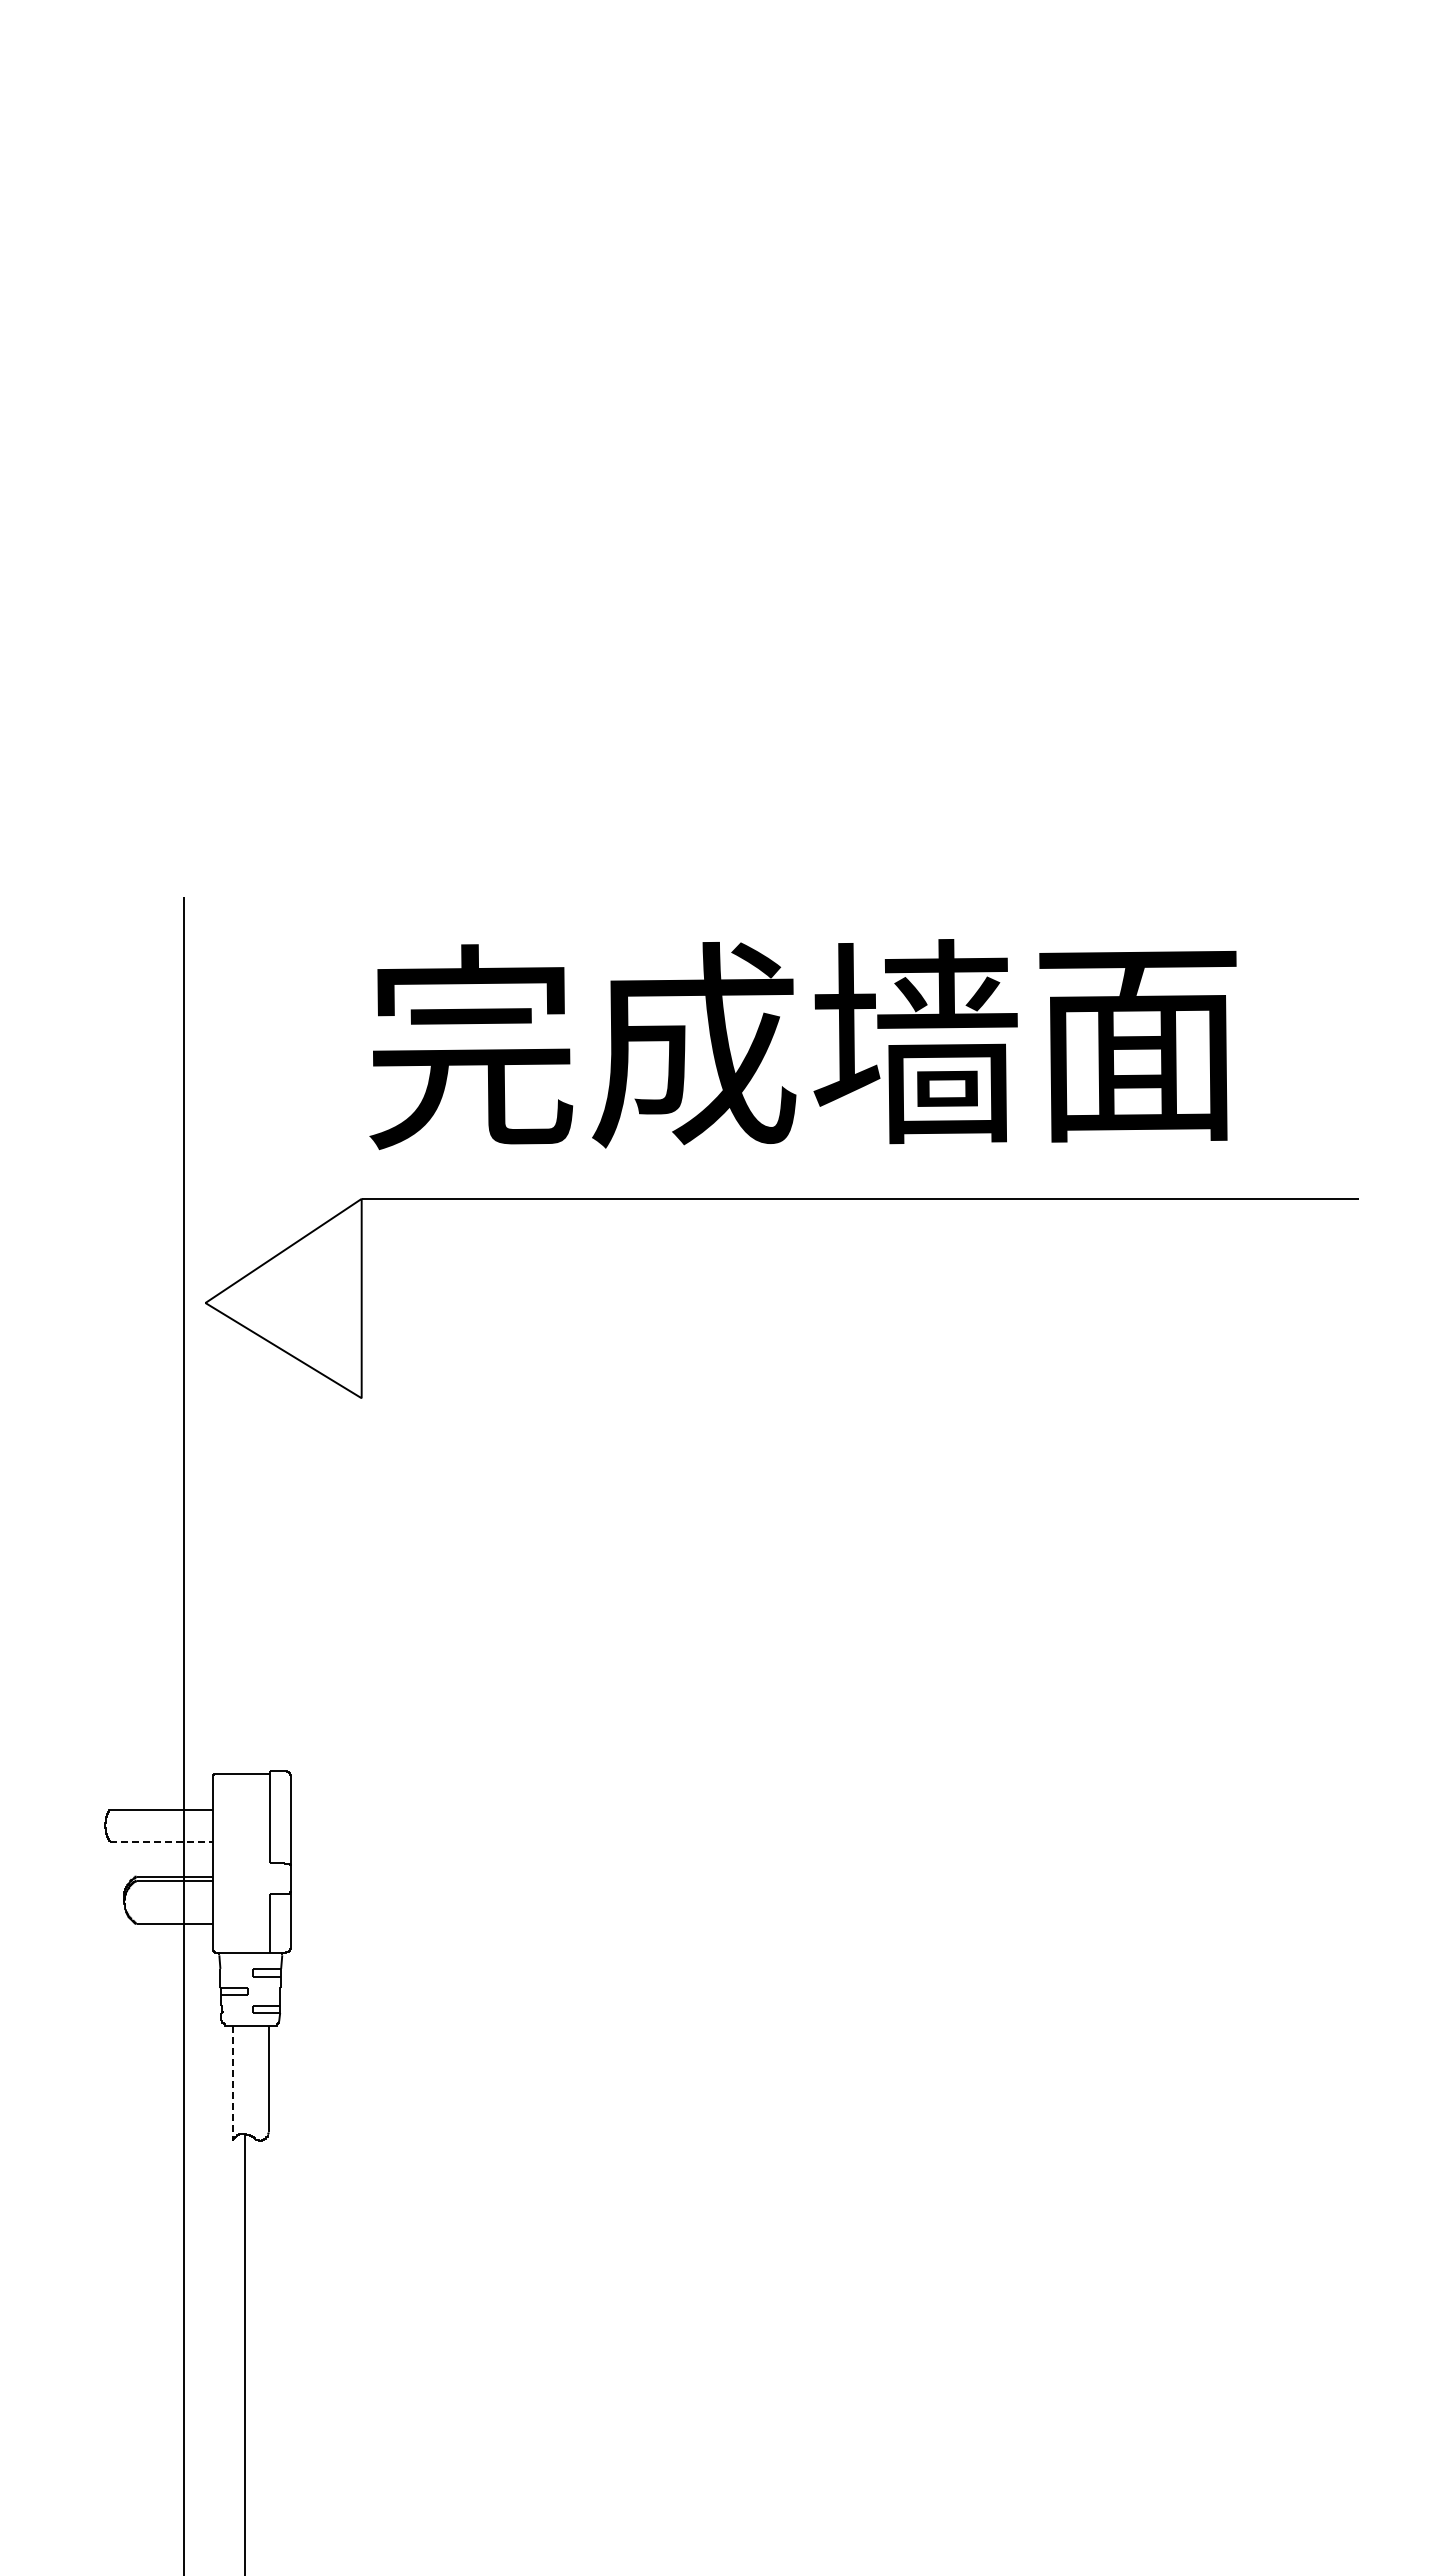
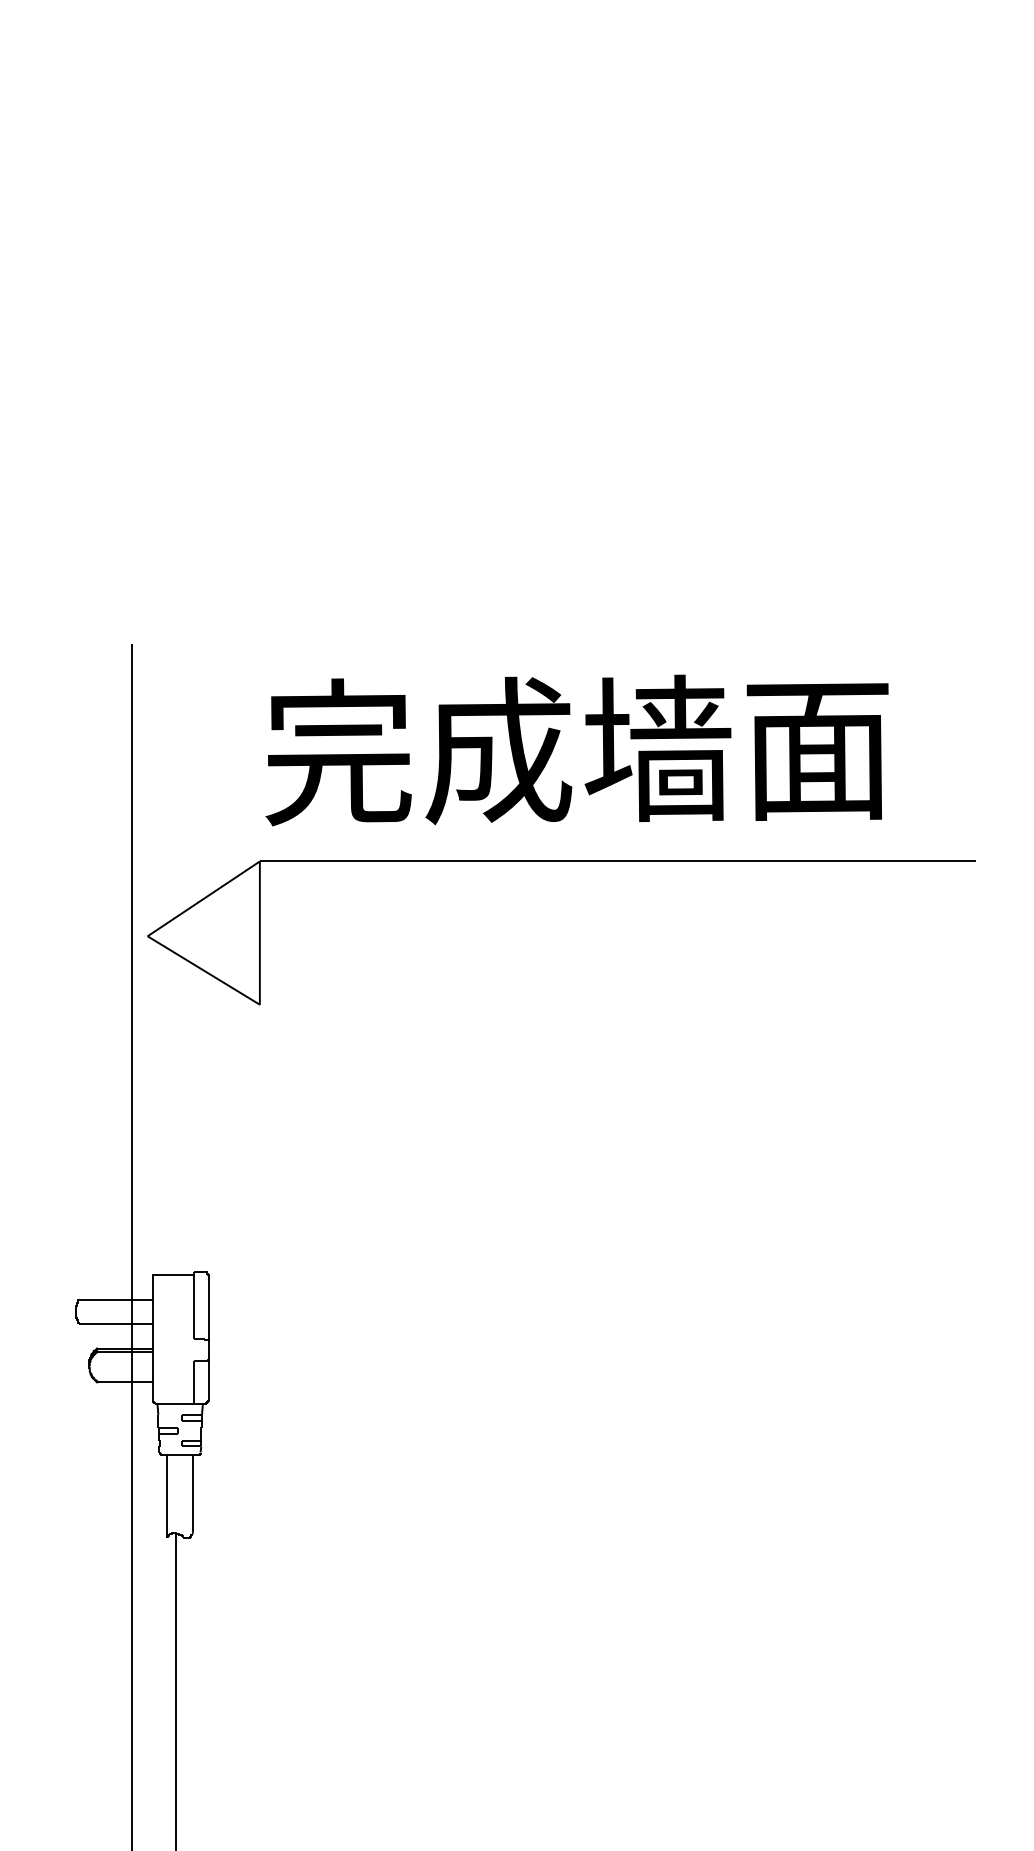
line: (162, 1842) -> (116, 1323), dashed -> solid
line: (233, 2083) -> (167, 1497), dashed -> solid

